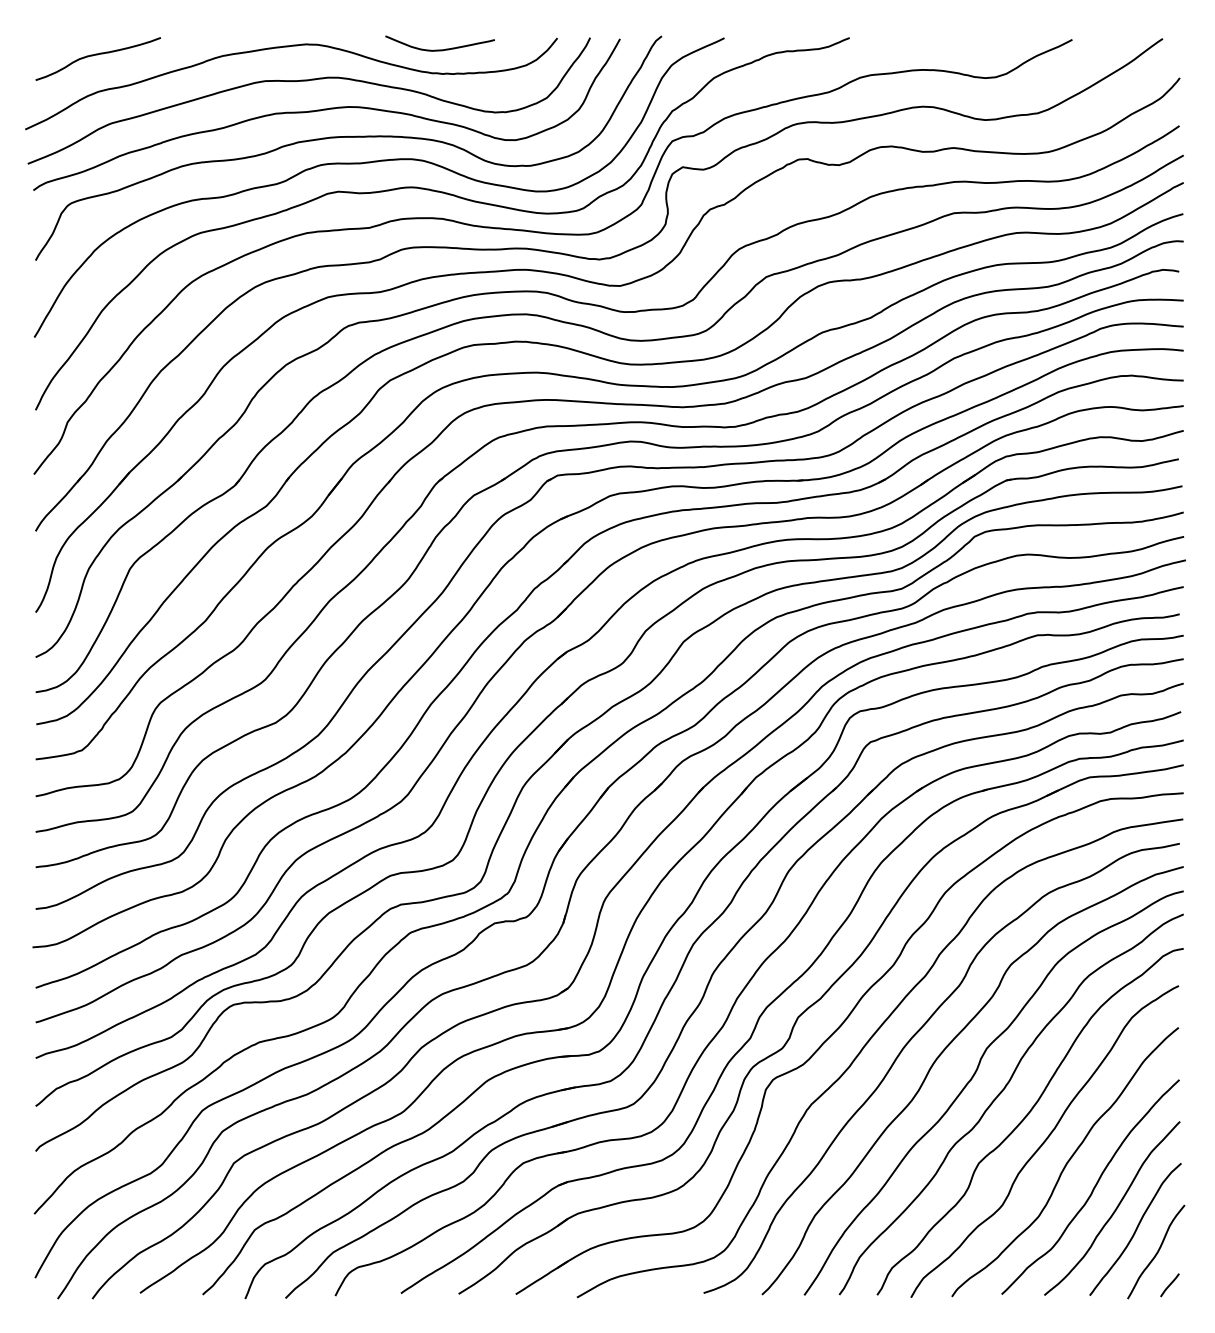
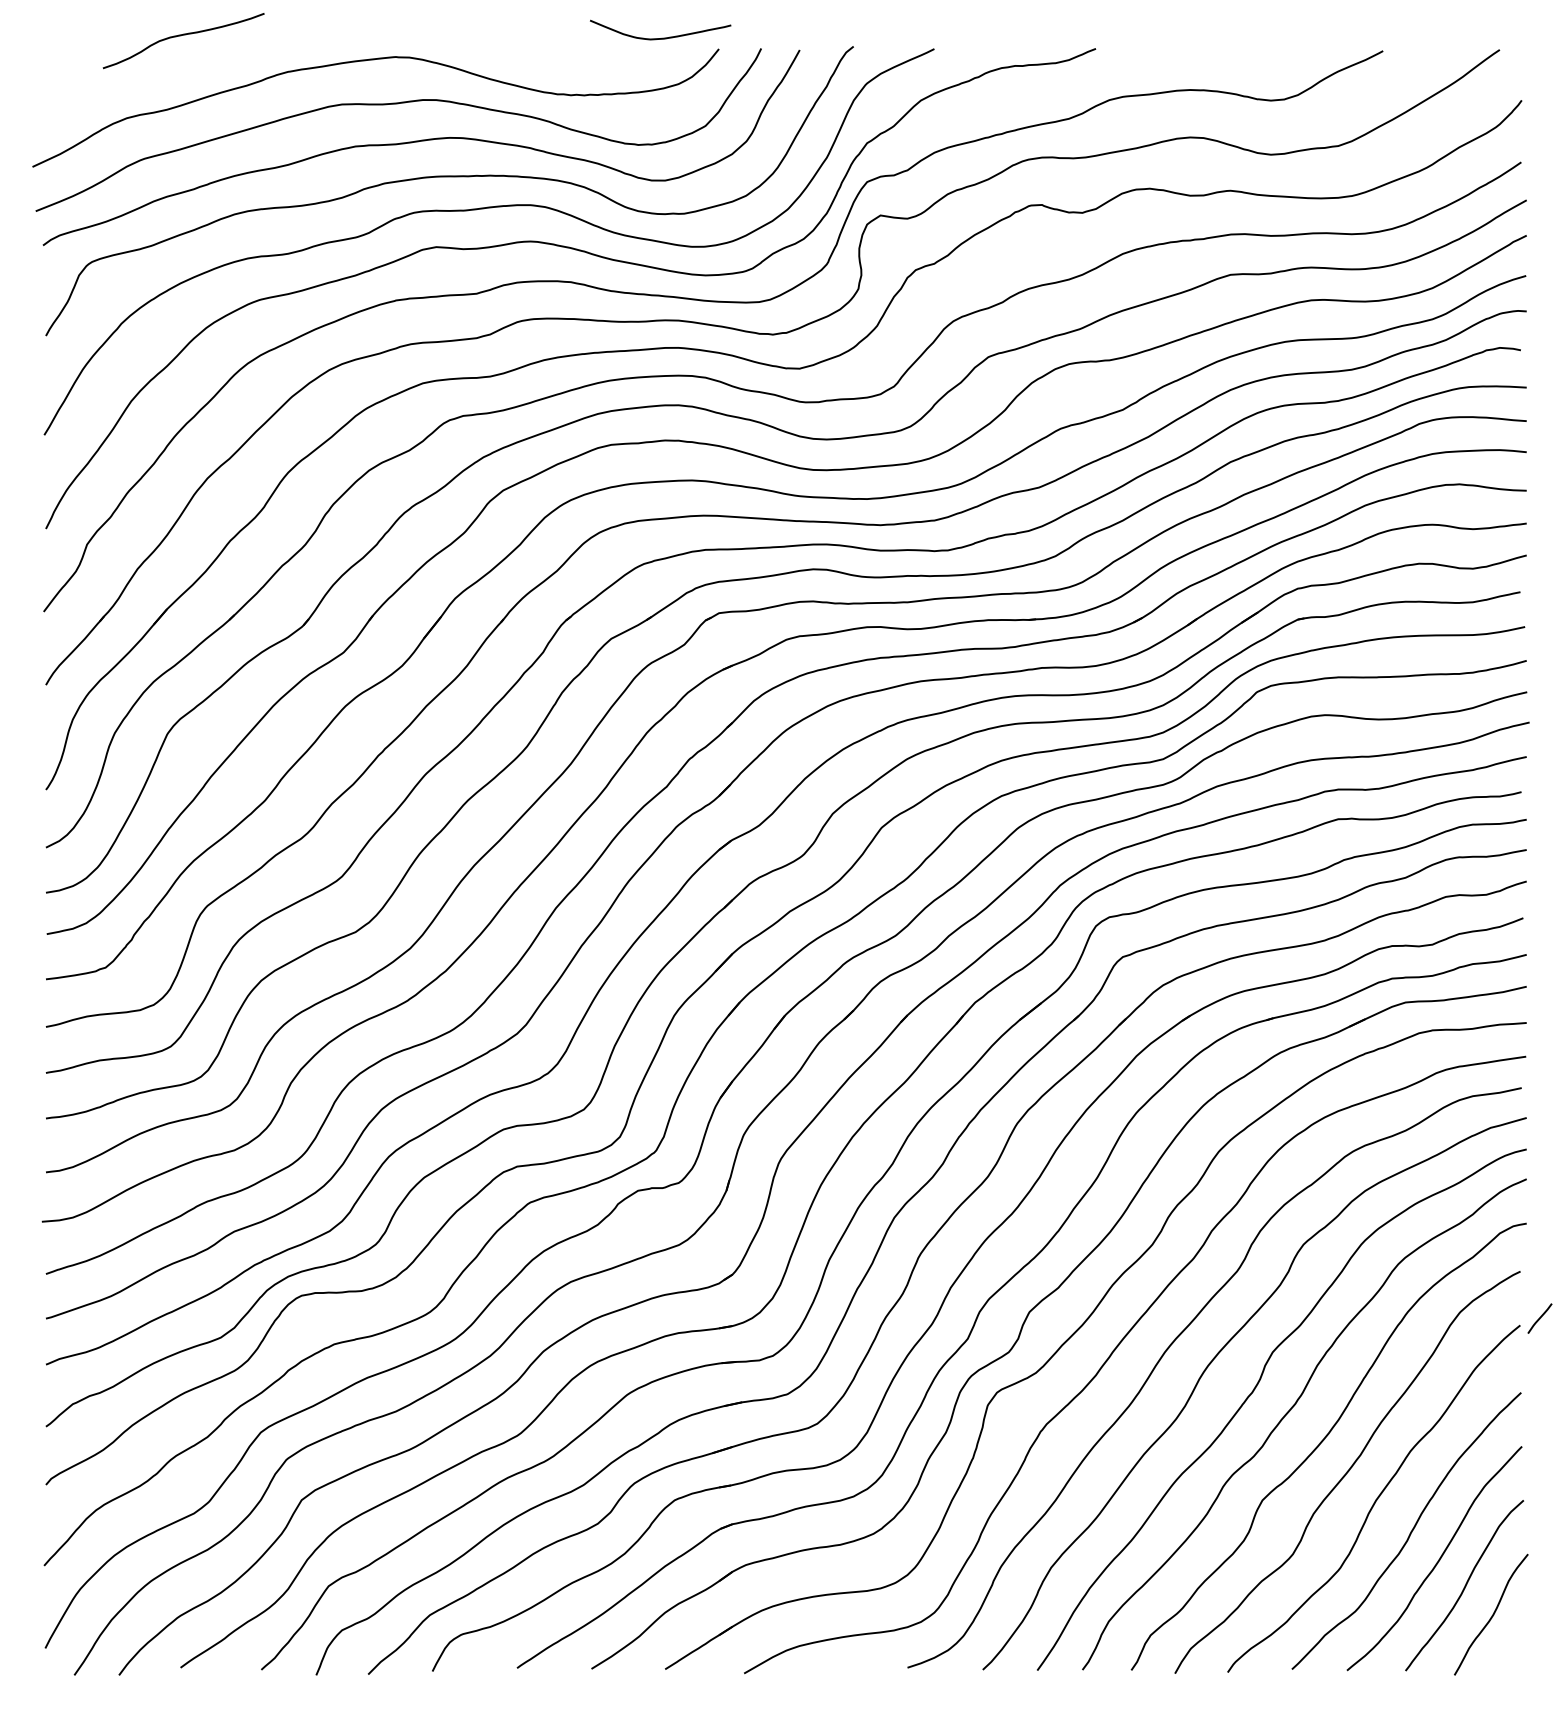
curve: (441, 49) -> (662, 37), moved
curve: (96, 55) -> (181, 36), moved
line: (1169, 1285) -> (1539, 1318), moved

